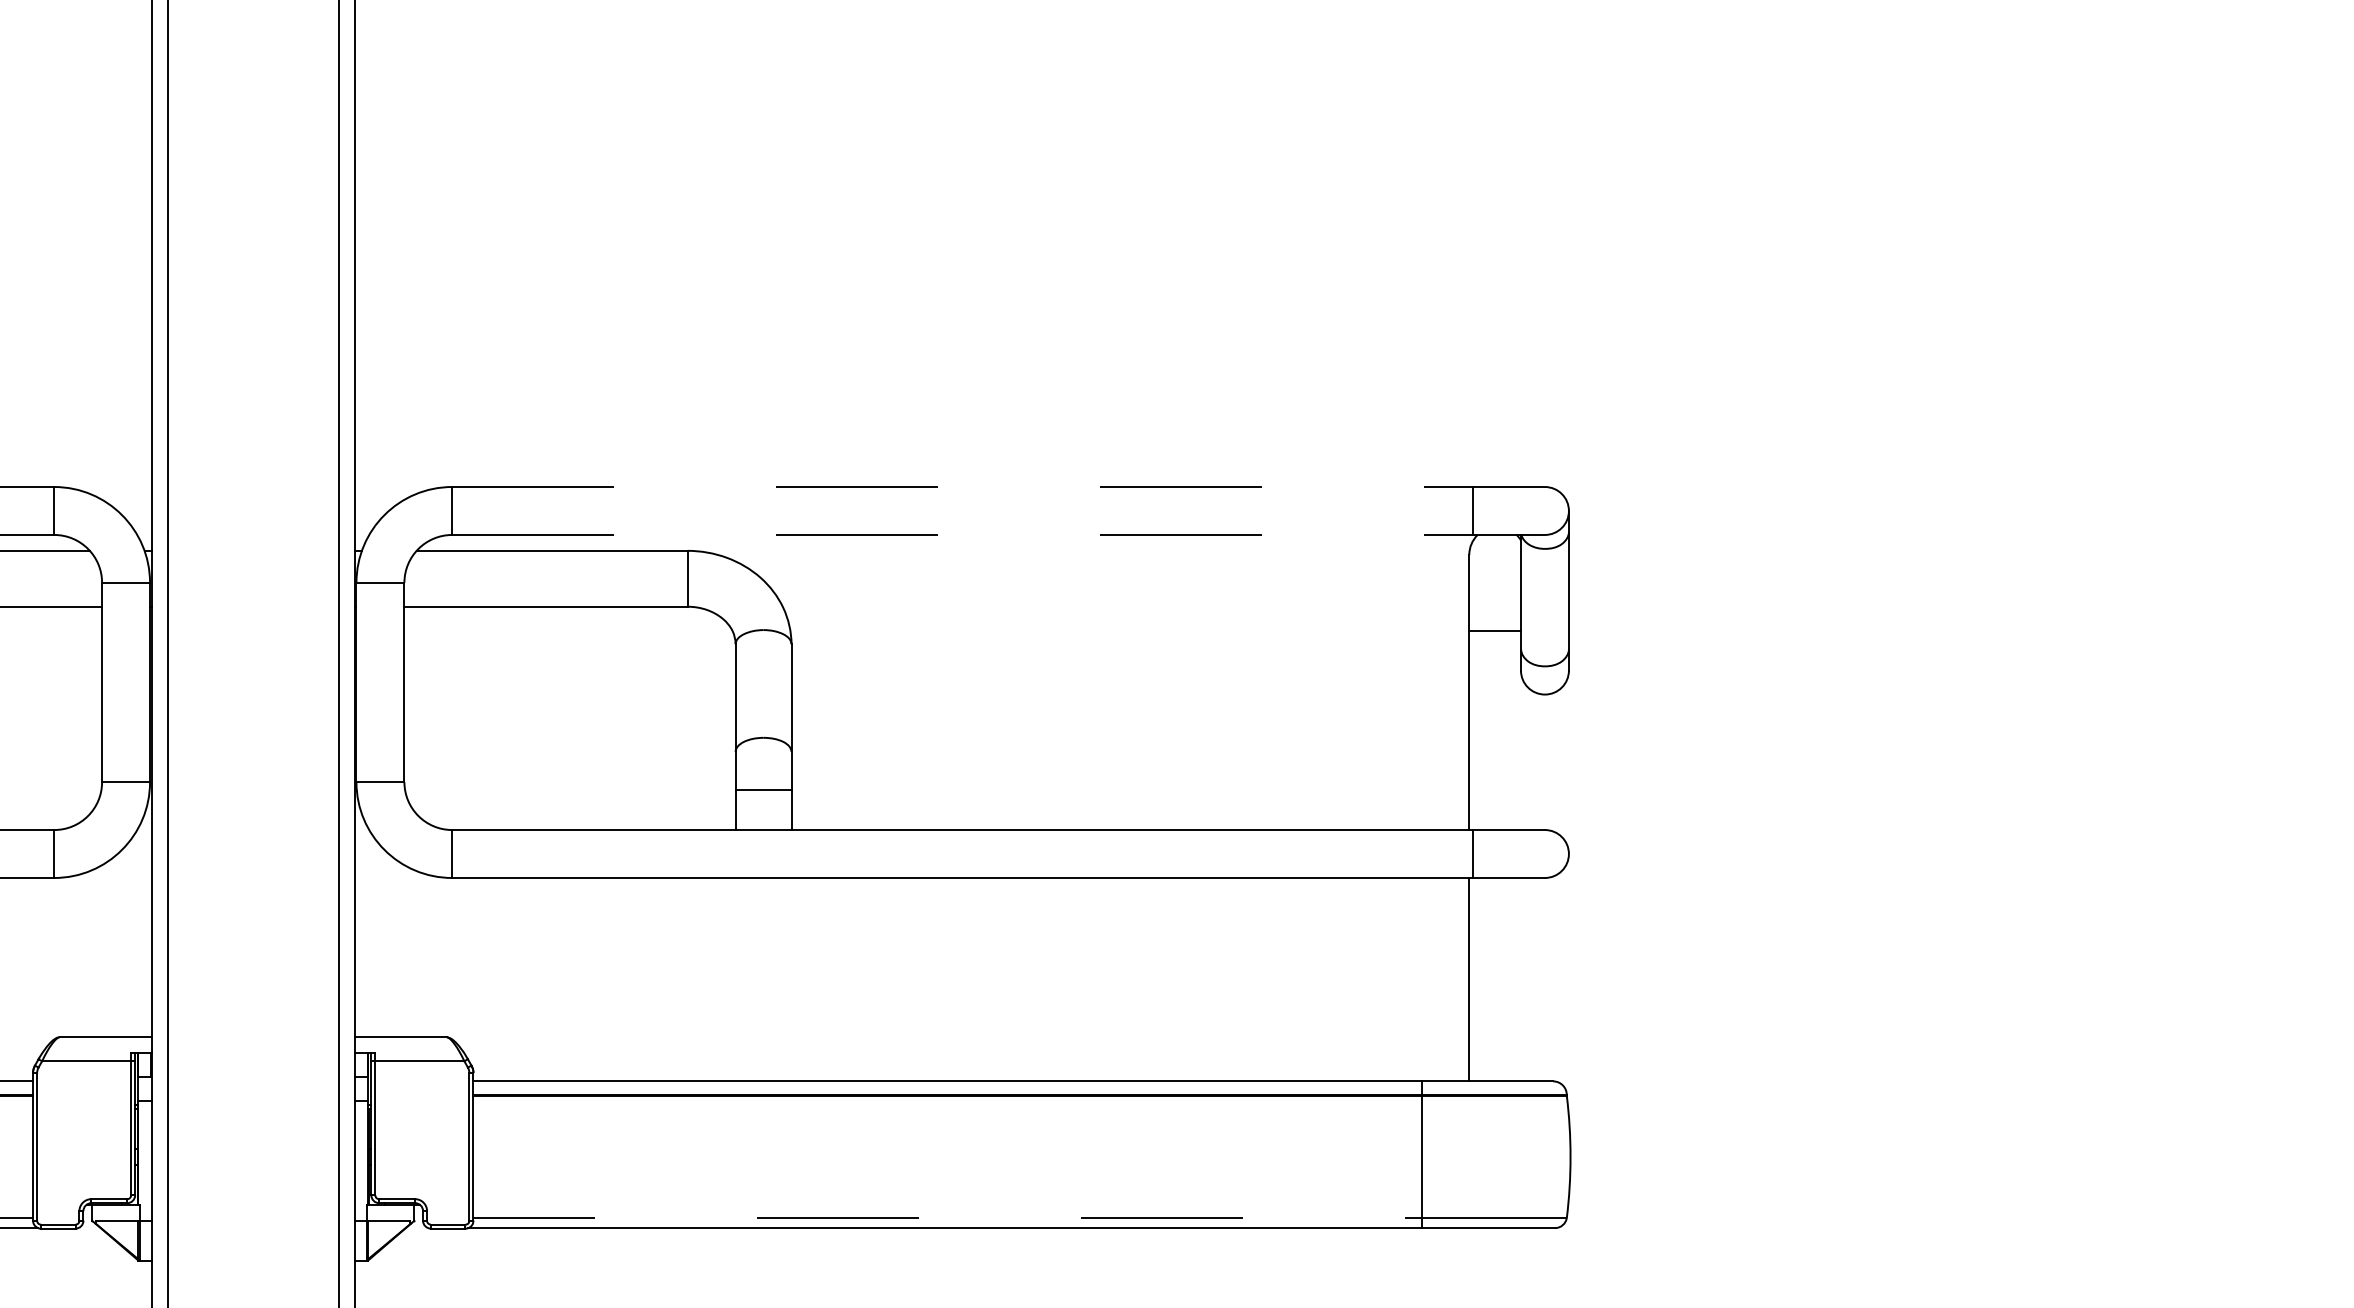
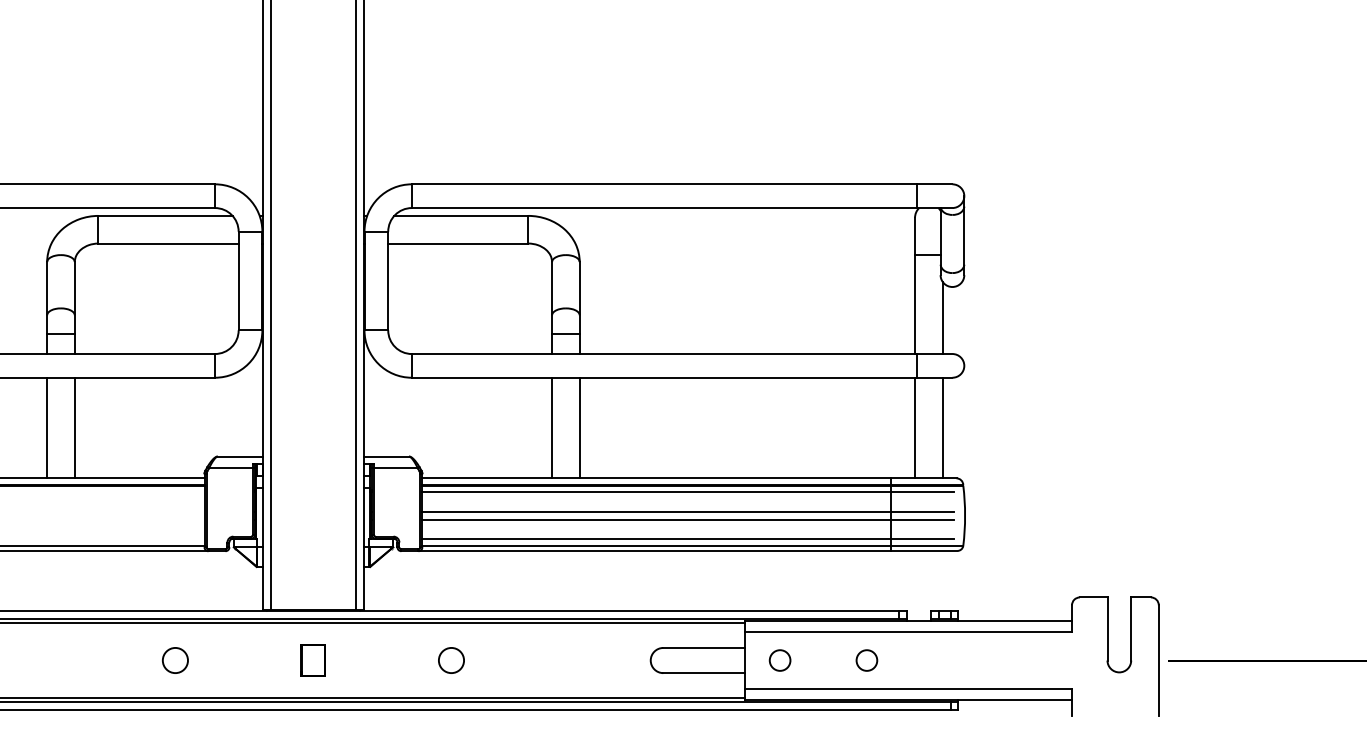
line: (999, 487) -> (682, 184), dashed -> solid
line: (999, 535) -> (682, 208), dashed -> solid
line: (1524, 756) -> (942, 317), added
line: (736, 978) -> (552, 427), added
line: (791, 978) -> (579, 427), added
line: (1524, 978) -> (942, 427), added
line: (1011, 1109) -> (688, 492), added
line: (1011, 1148) -> (688, 511), added
line: (1011, 1164) -> (688, 519), added
line: (1011, 1204) -> (688, 539), added
line: (1019, 1217) -> (692, 545), dashed -> solid

